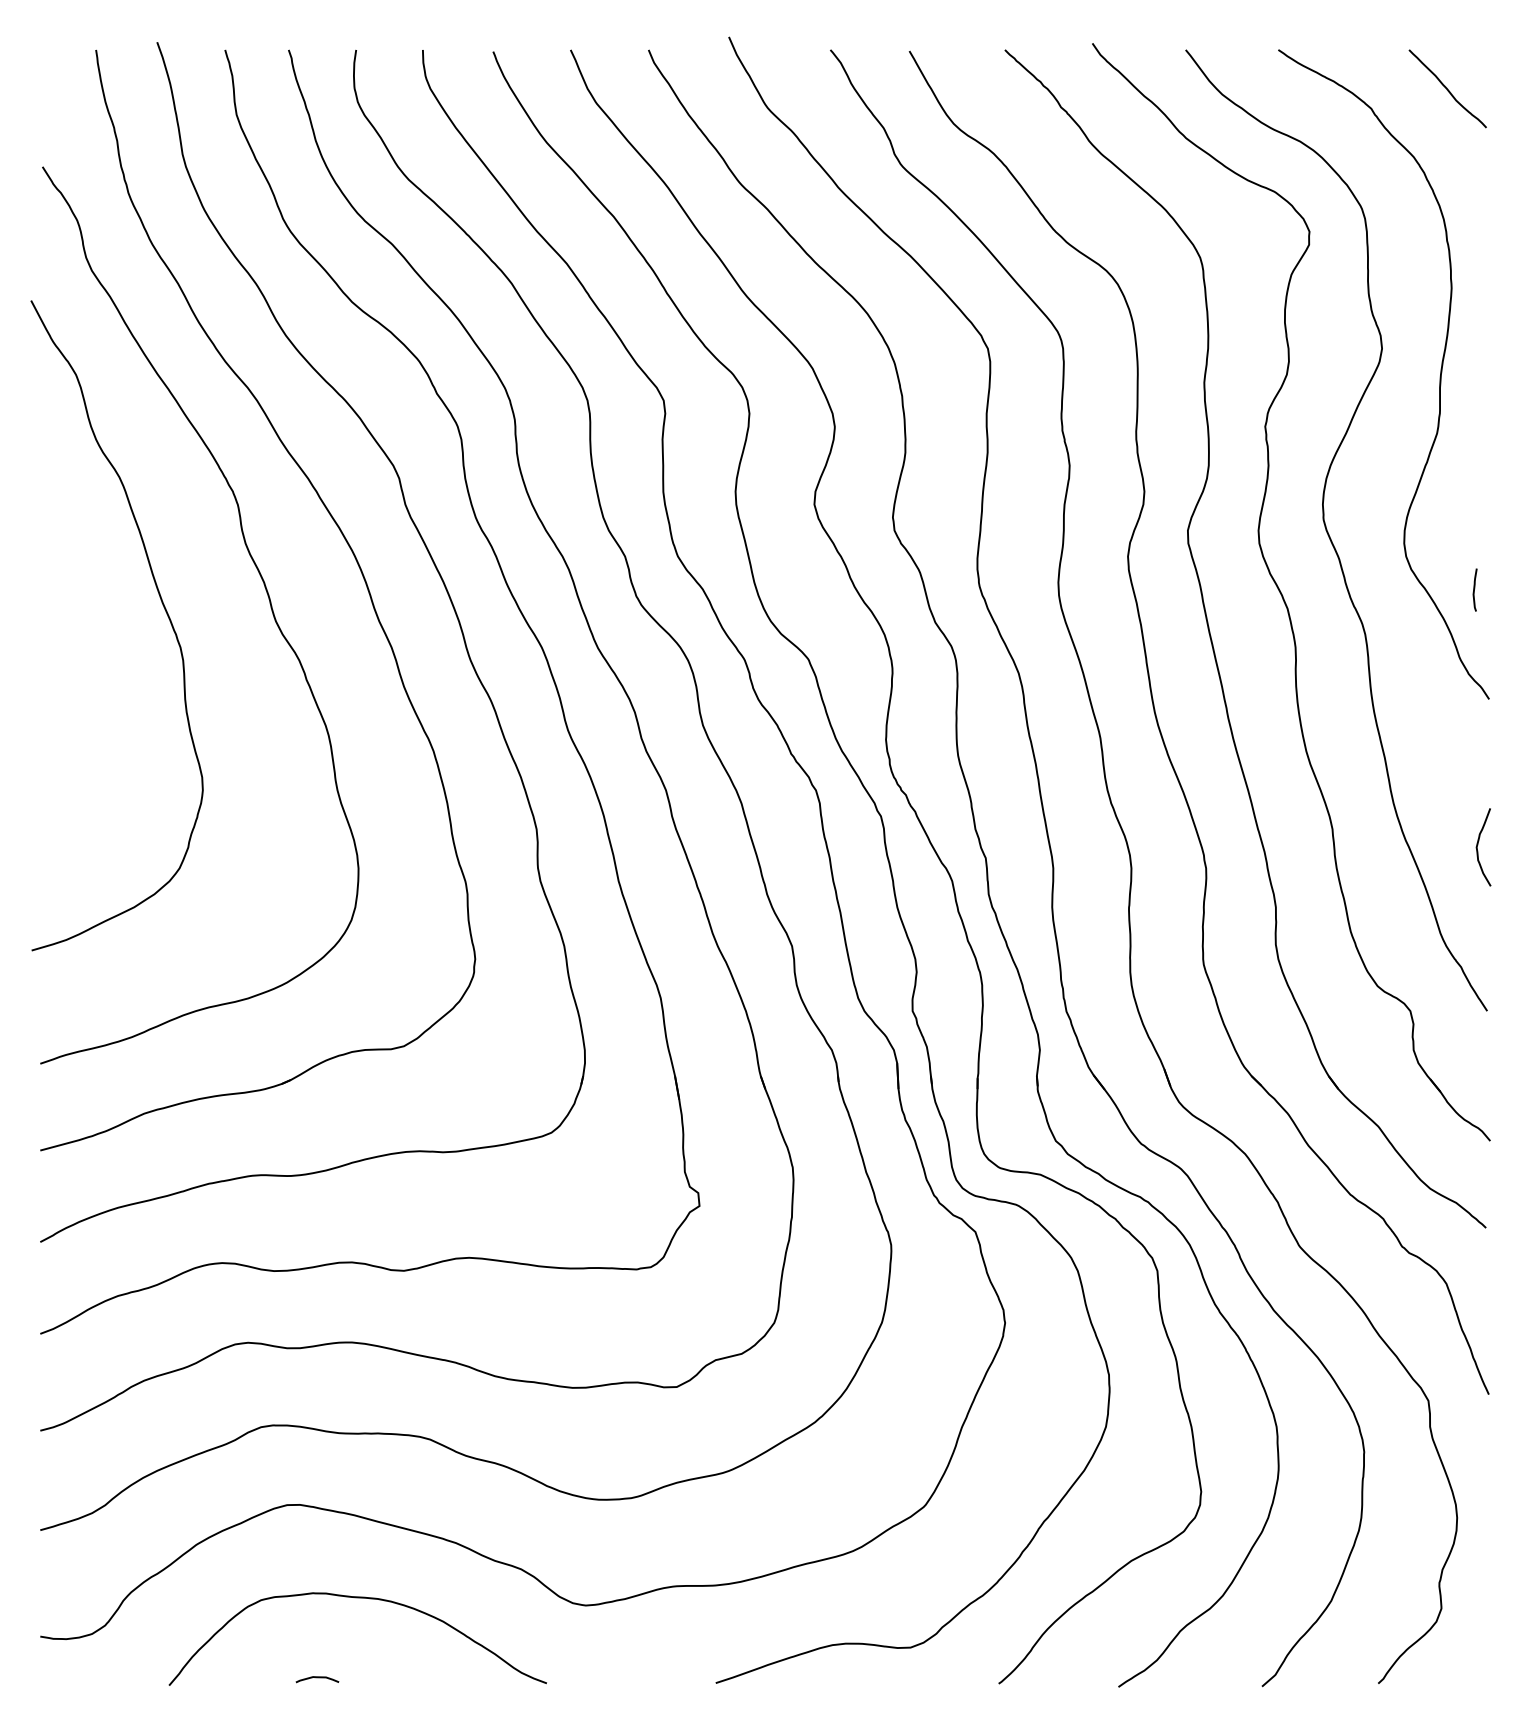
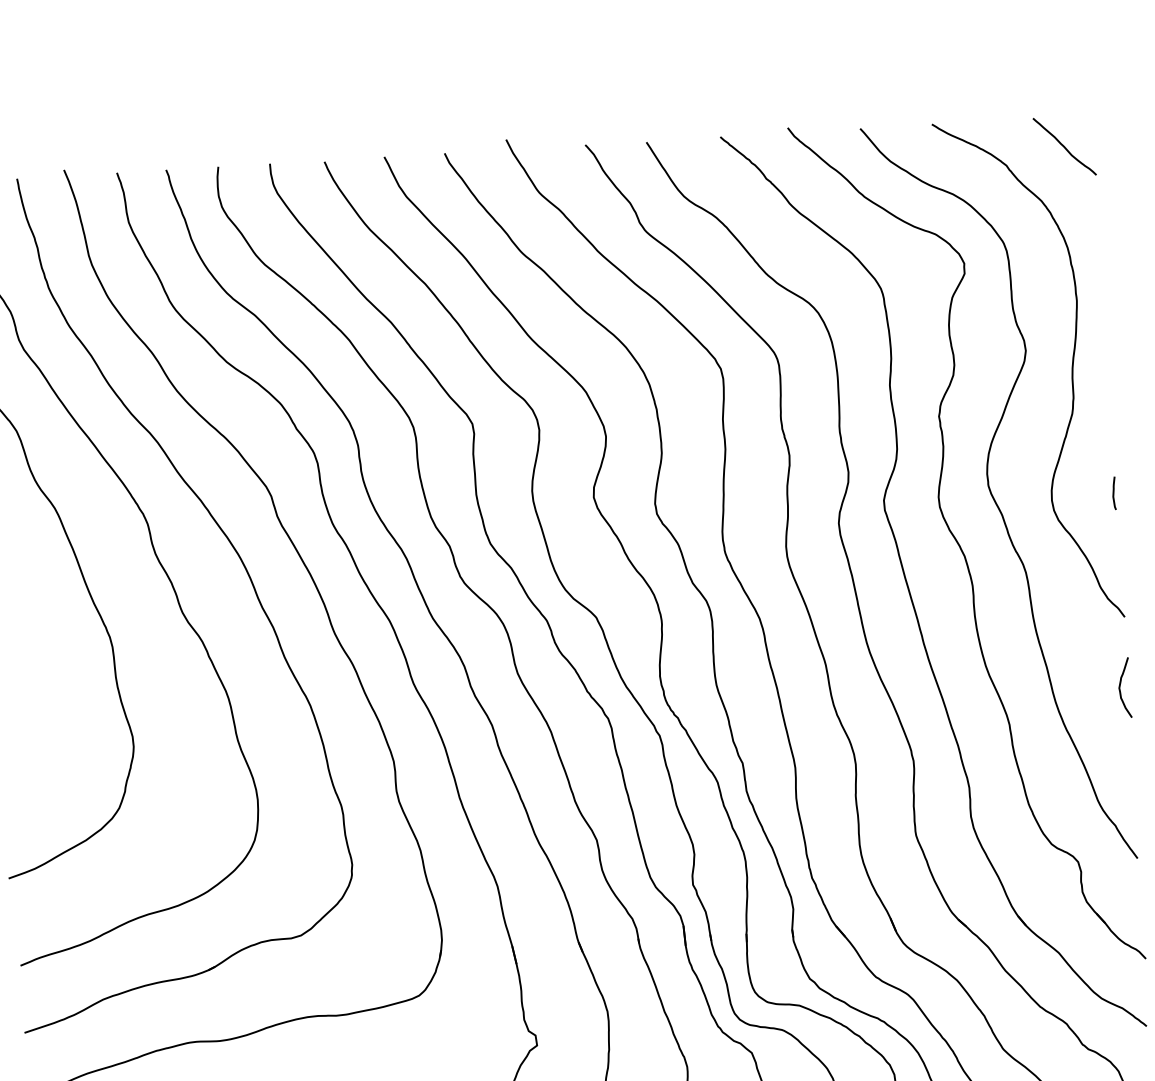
curve: (1474, 589) -> (1113, 492), moved
curve: (1478, 845) -> (1120, 686), moved

